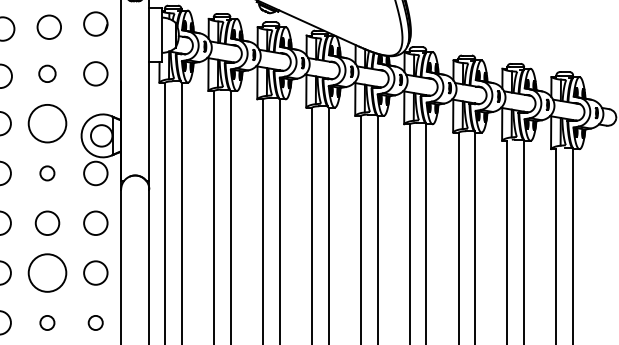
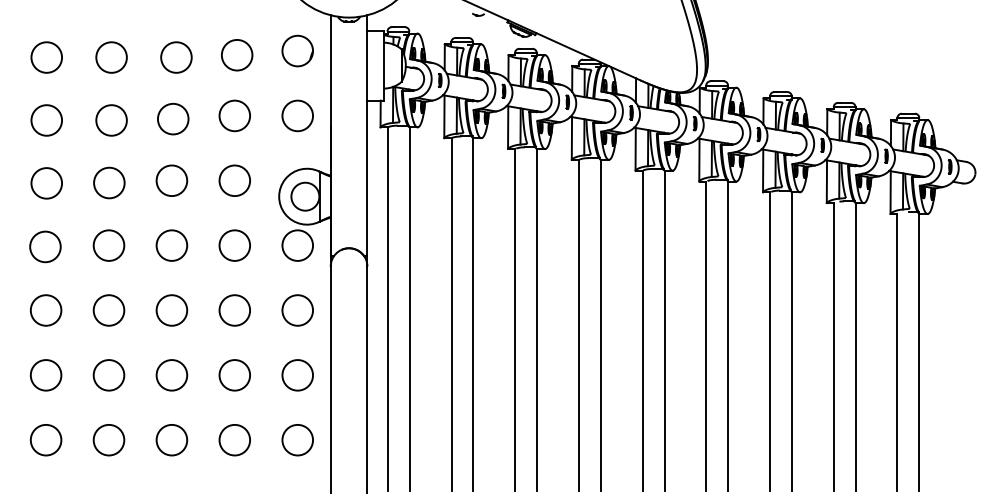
circle: (47, 73) -> (234, 115), size x1.43
circle: (47, 123) -> (234, 180), size x0.62
circle: (47, 173) -> (234, 245), size x1.67
circle: (47, 273) -> (234, 375), size x0.62
circle: (47, 323) -> (234, 440), size x1.67
circle: (95, 323) -> (297, 440), size x1.67

